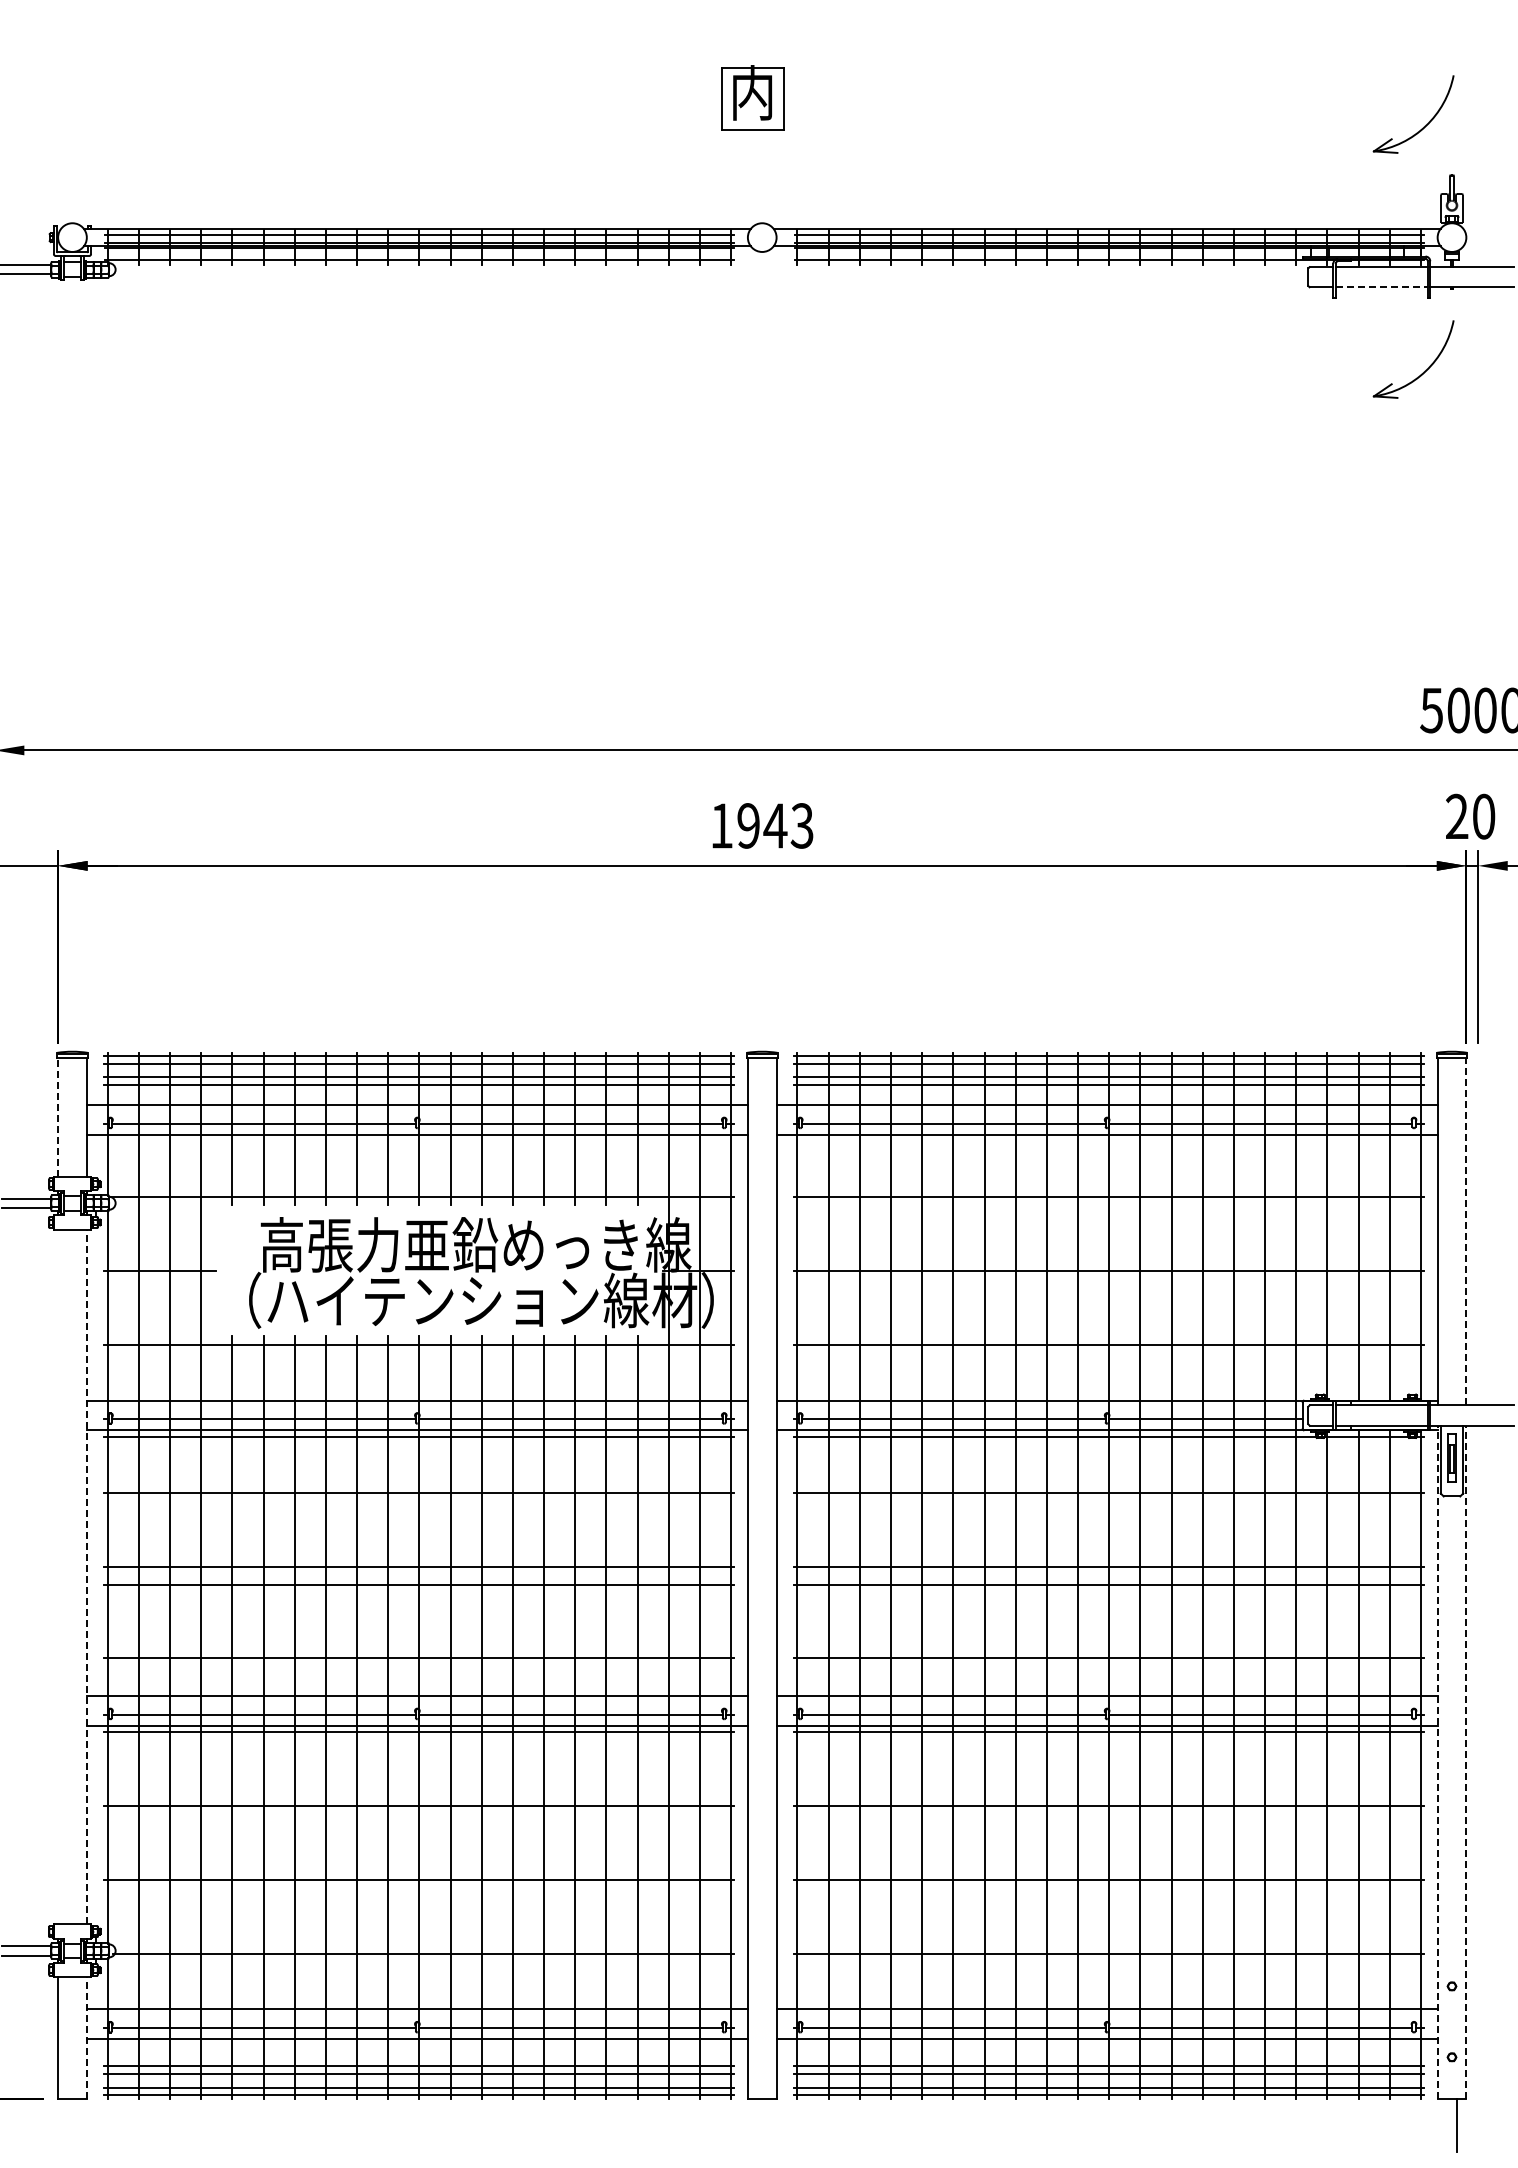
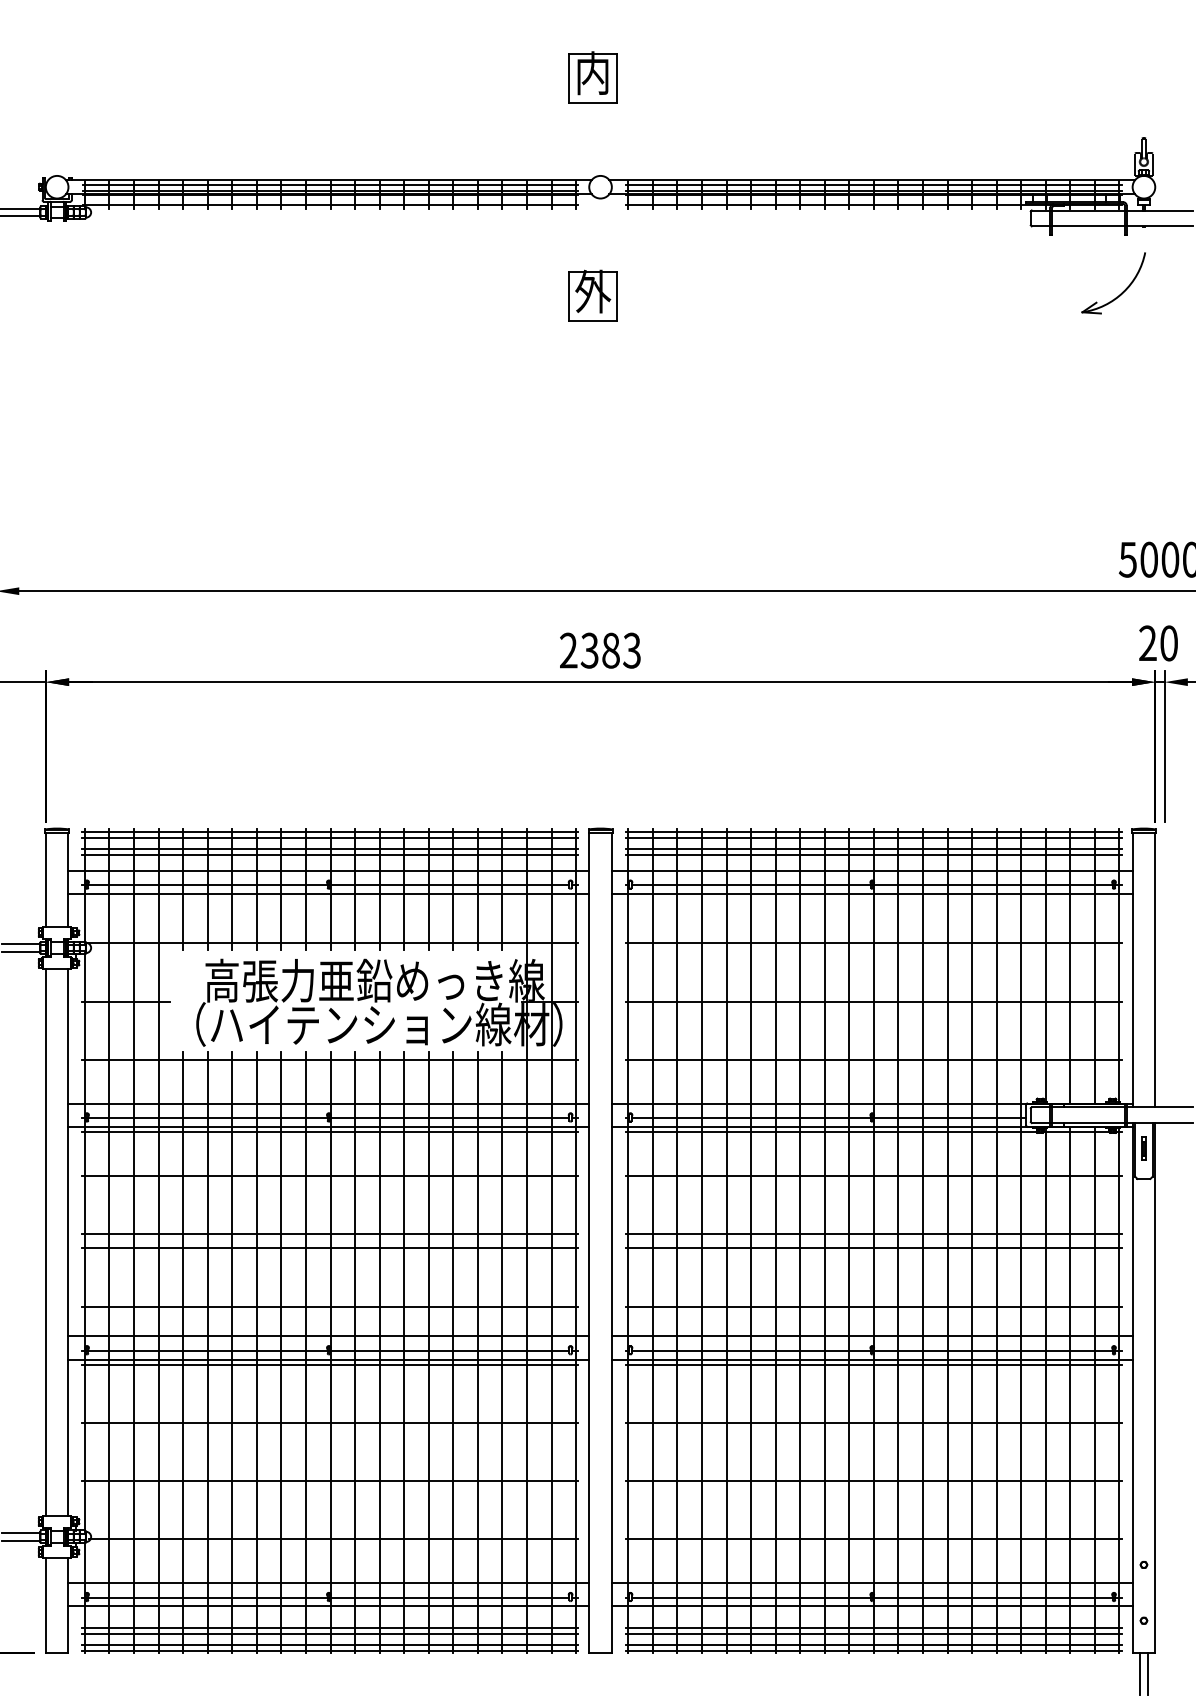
part: (1423, 126) -> (1121, 99), removed
line: (1382, 287) -> (1089, 226), dashed -> solid
part: (752, 375) -> (592, 295), added
text: (748, 825) -> (589, 650), 1943 -> 2383
line: (58, 1117) -> (46, 880), dashed -> solid
line: (1466, 1231) -> (1155, 970), dashed -> solid
part: (1451, 1457) -> (1143, 1148), size x0.62
line: (58, 1576) -> (46, 1241), added
line: (86, 1576) -> (68, 1241), dashed -> solid
line: (1437, 1762) -> (1132, 1388), dashed -> solid
line: (1466, 1762) -> (1155, 1388), dashed -> solid
line: (86, 2038) -> (68, 1605), dashed -> solid
line: (1447, 2124) -> (1140, 1673), added

